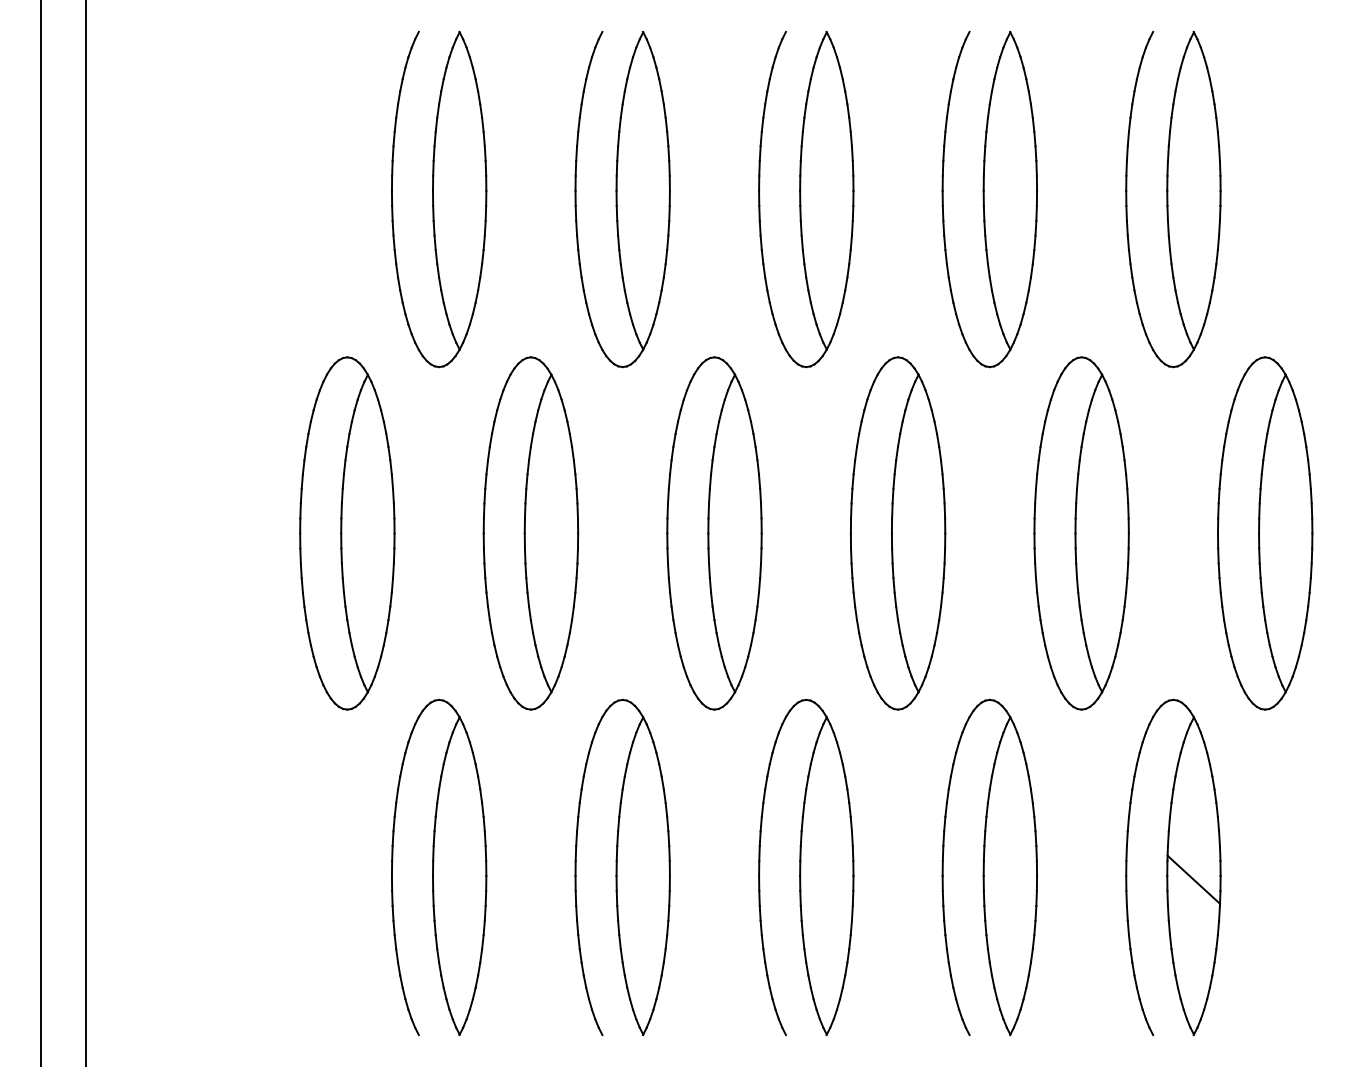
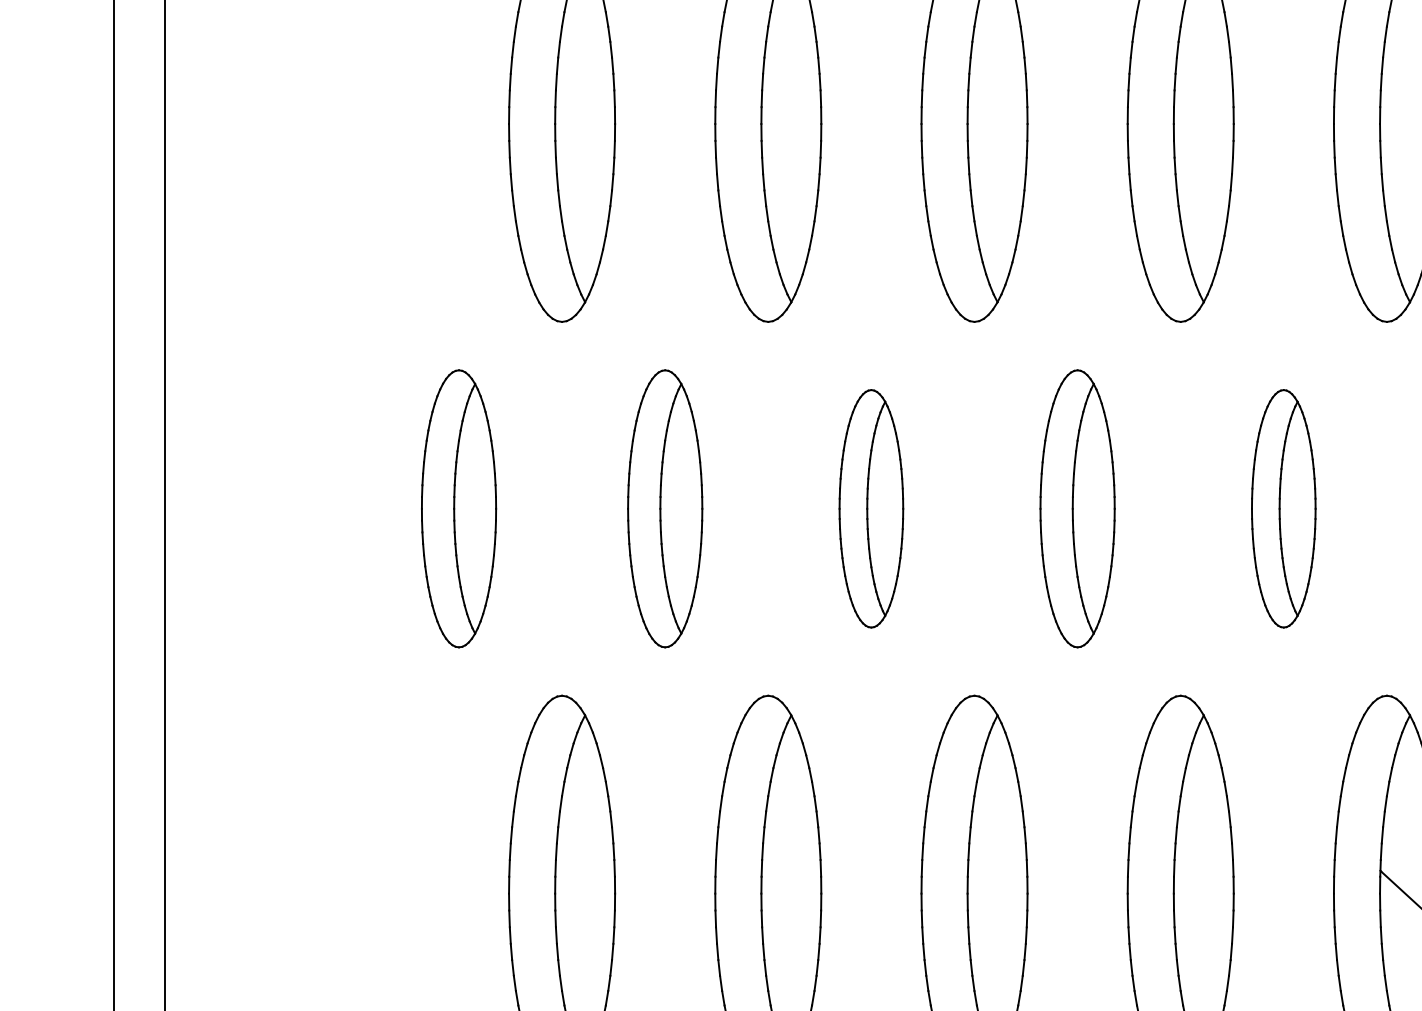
part: (347, 533) -> (459, 508), size x0.7
part: (530, 533) -> (664, 508), size x0.7
part: (714, 533) -> (871, 508), size x0.6
part: (897, 533) -> (1076, 508), size x0.7
part: (1081, 533) -> (1283, 508), size x0.6

